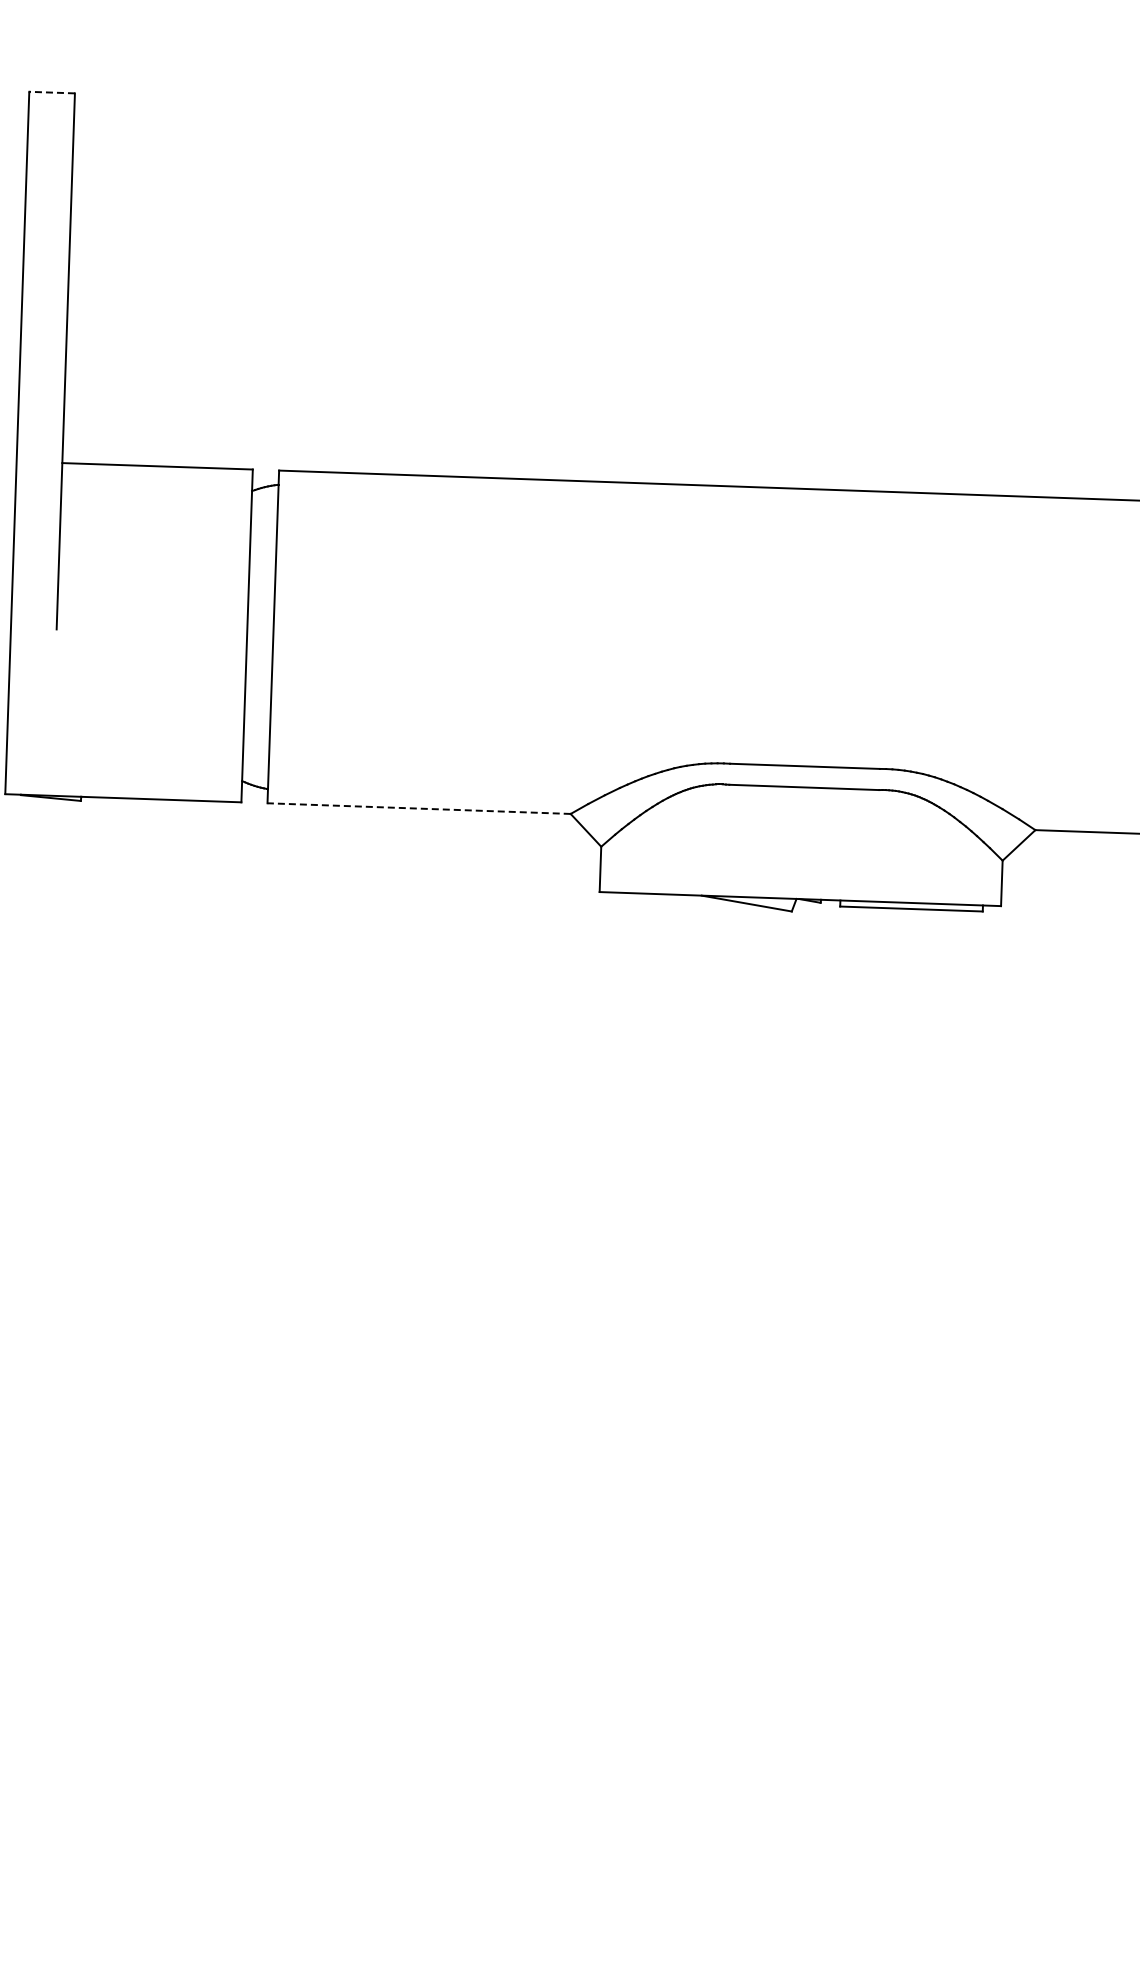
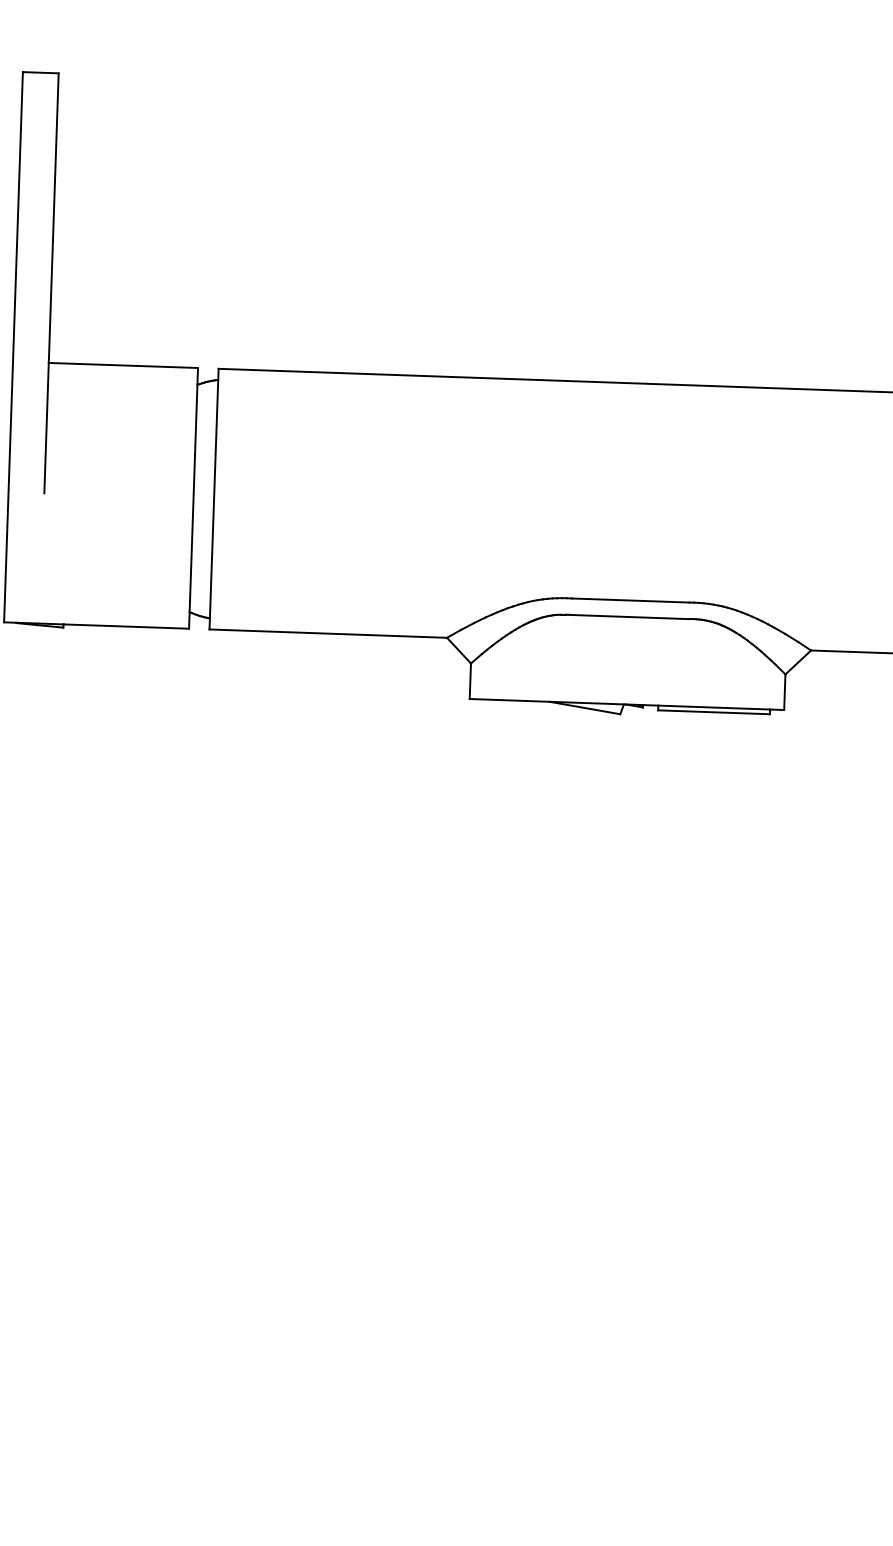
line: (52, 92) -> (41, 72), dashed -> solid
line: (419, 808) -> (328, 633), dashed -> solid

